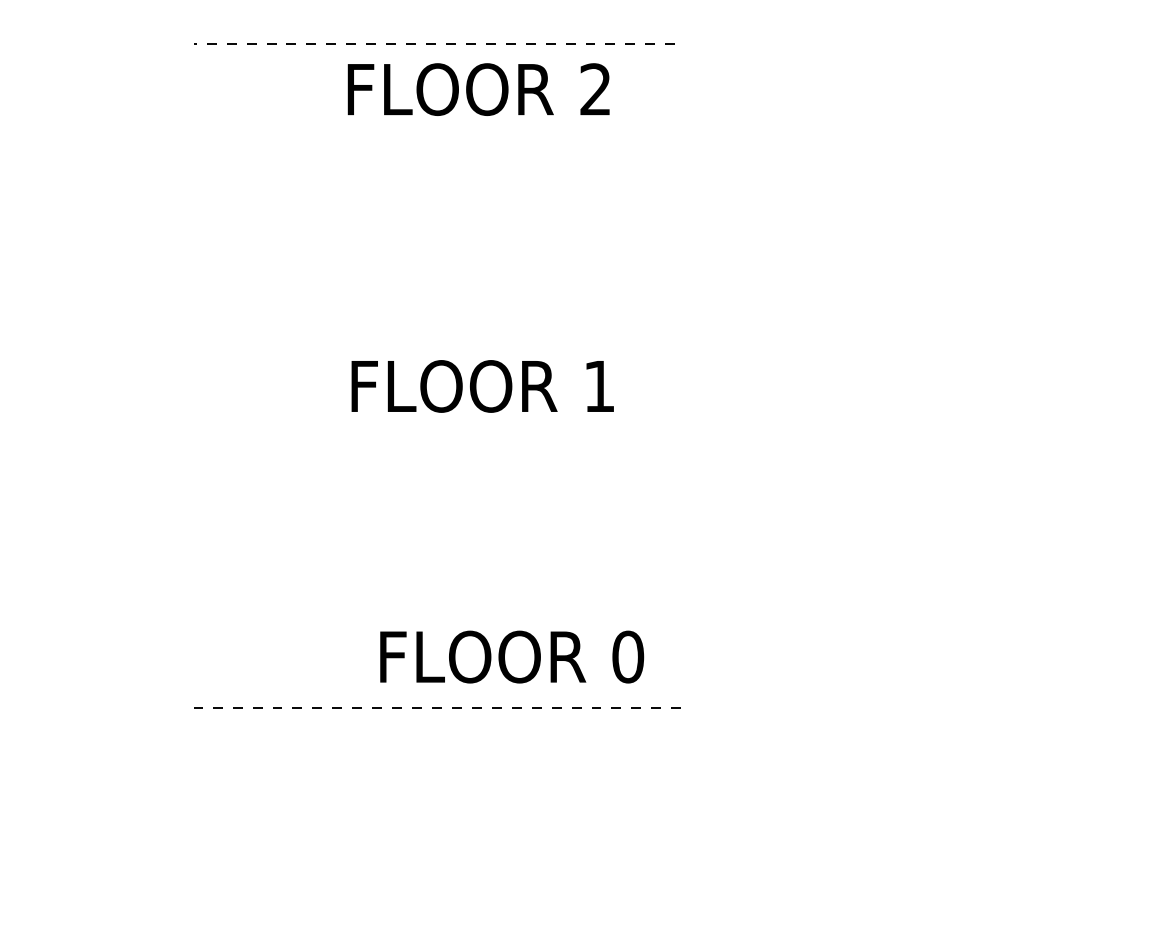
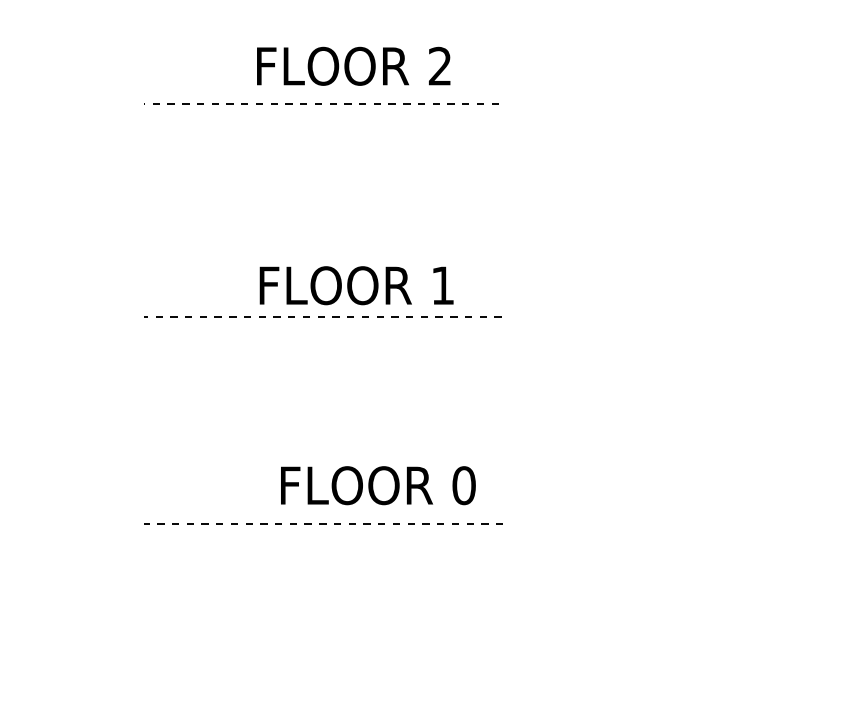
line: (435, 43) -> (321, 103), moved
line: (436, 428) -> (322, 316), added

